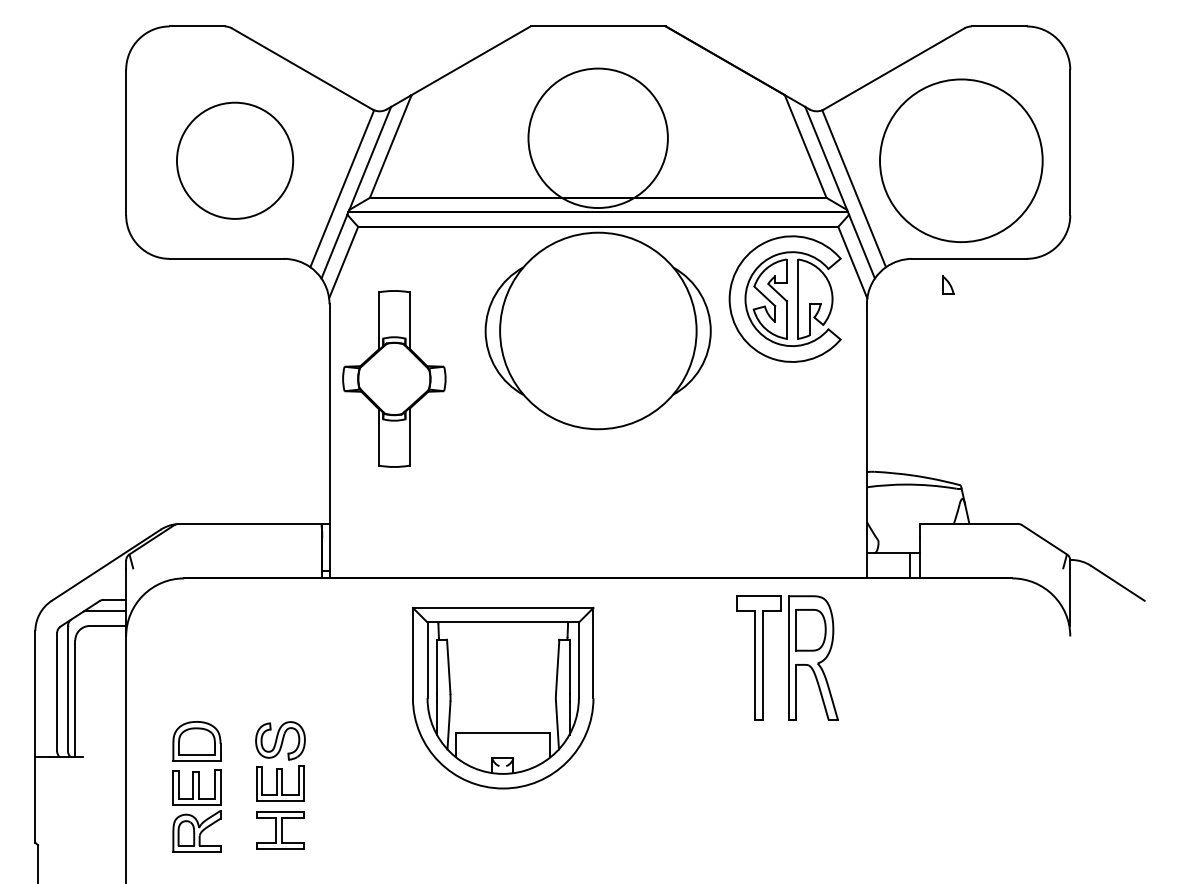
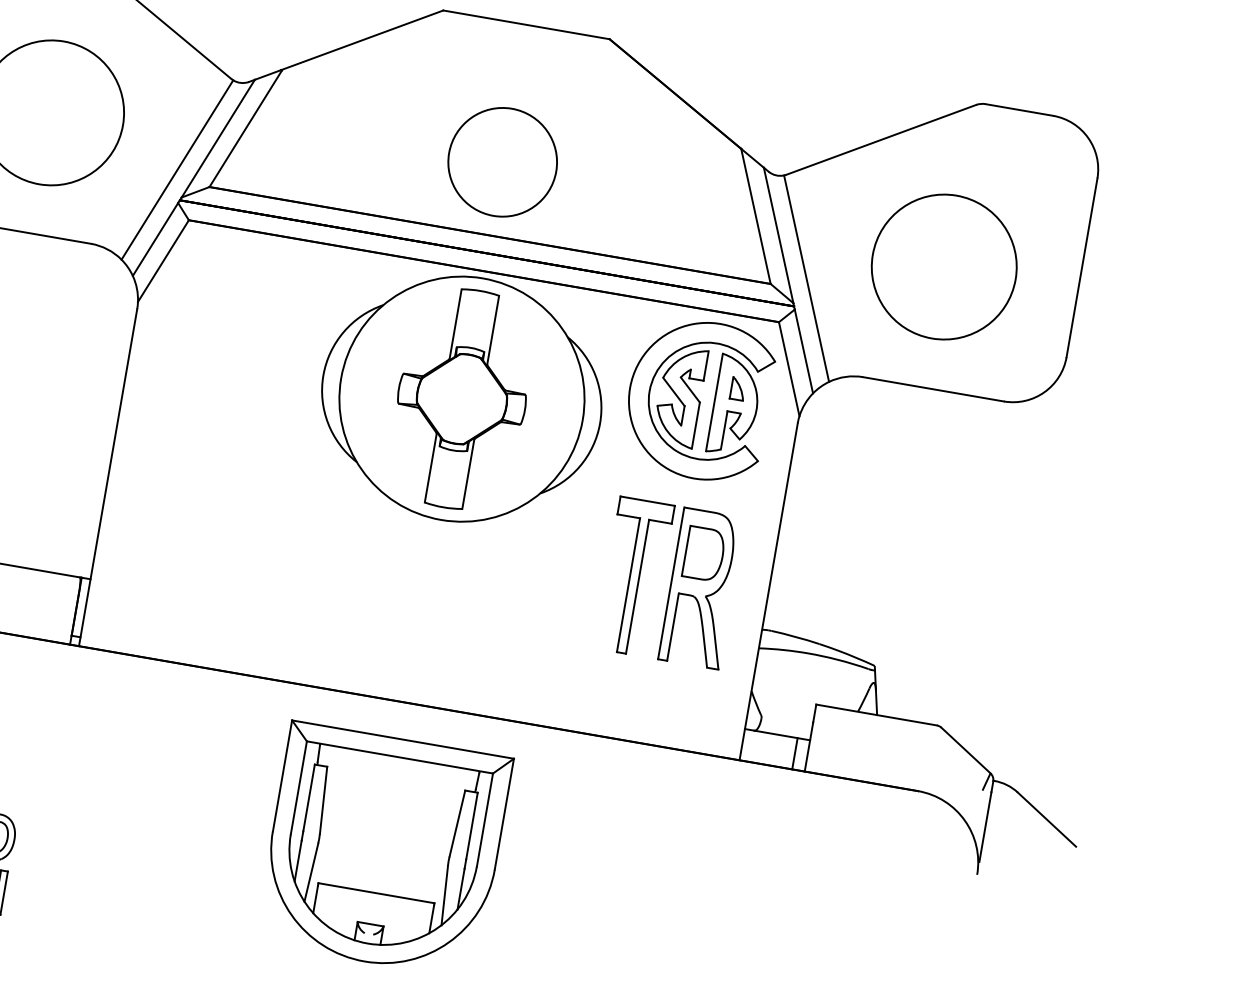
circle: (597, 137) -> (502, 161), size x0.62
circle: (961, 160) -> (944, 266), size x0.71
part: (948, 284) -> (738, 388), moved
part: (394, 378) -> (462, 398), moved
part: (787, 657) -> (669, 582), moved
part: (503, 697) -> (384, 849), moved

